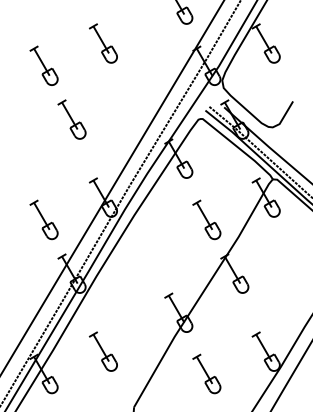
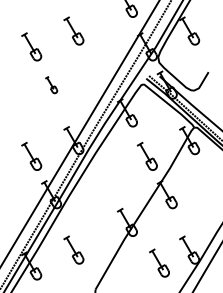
part: (71, 119) -> (51, 85), size x0.6
part: (206, 373) -> (159, 262), moved

